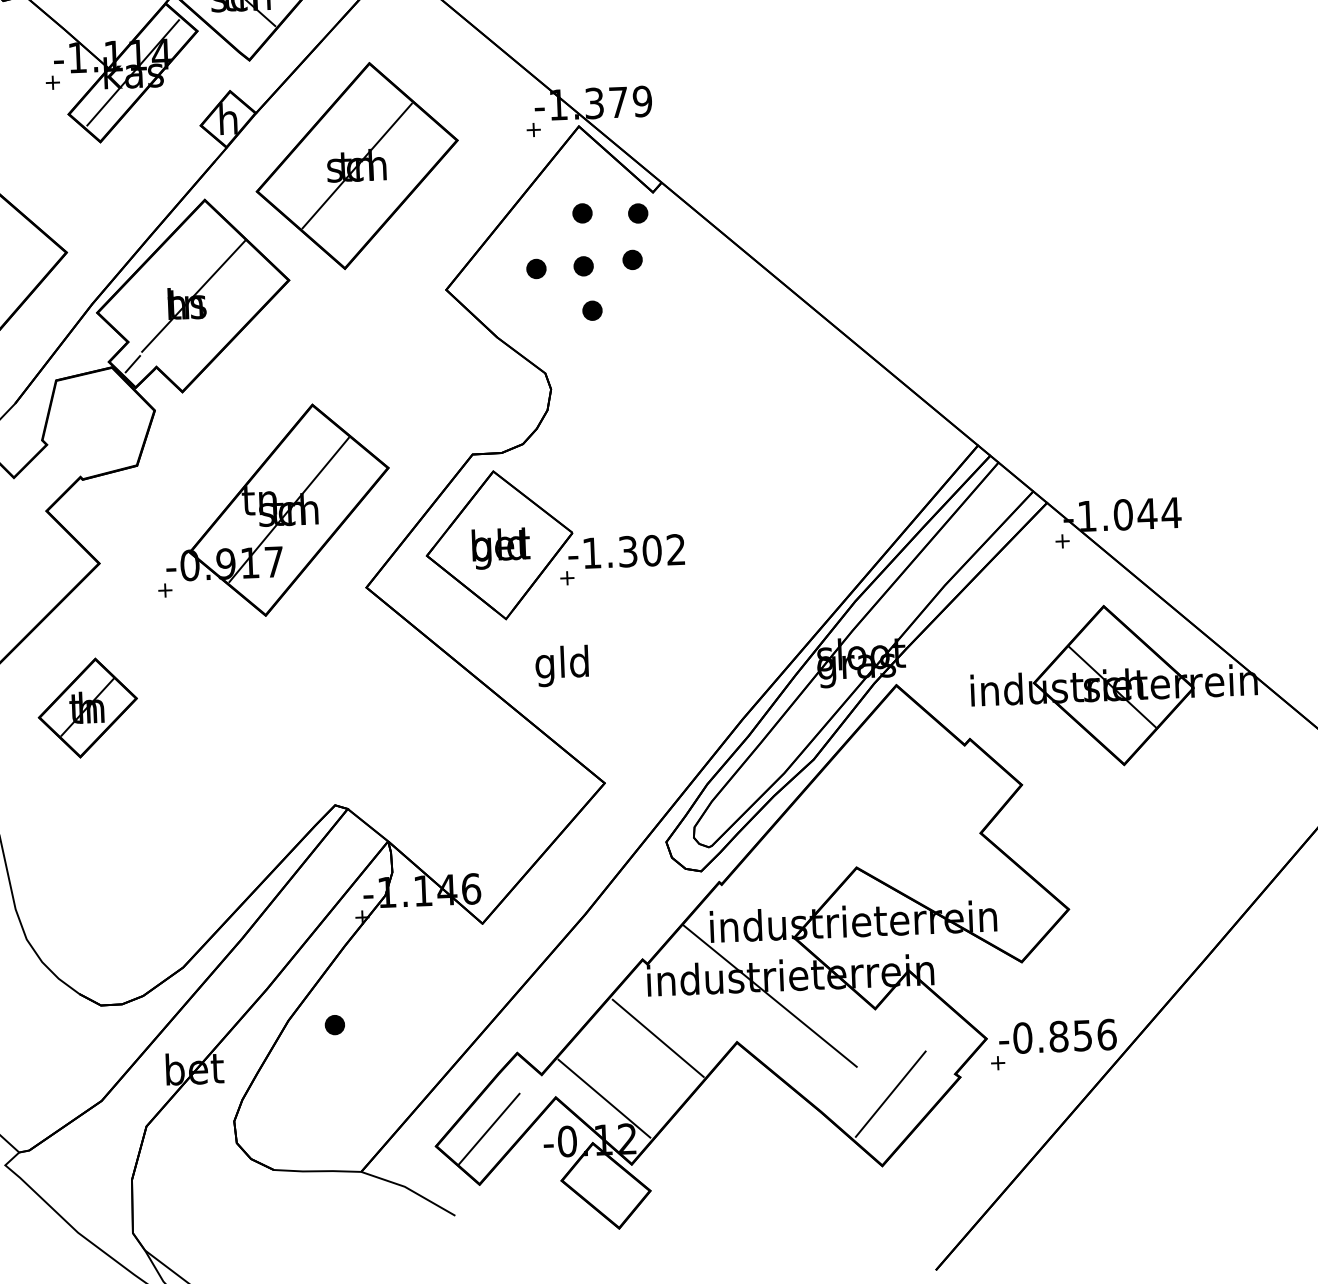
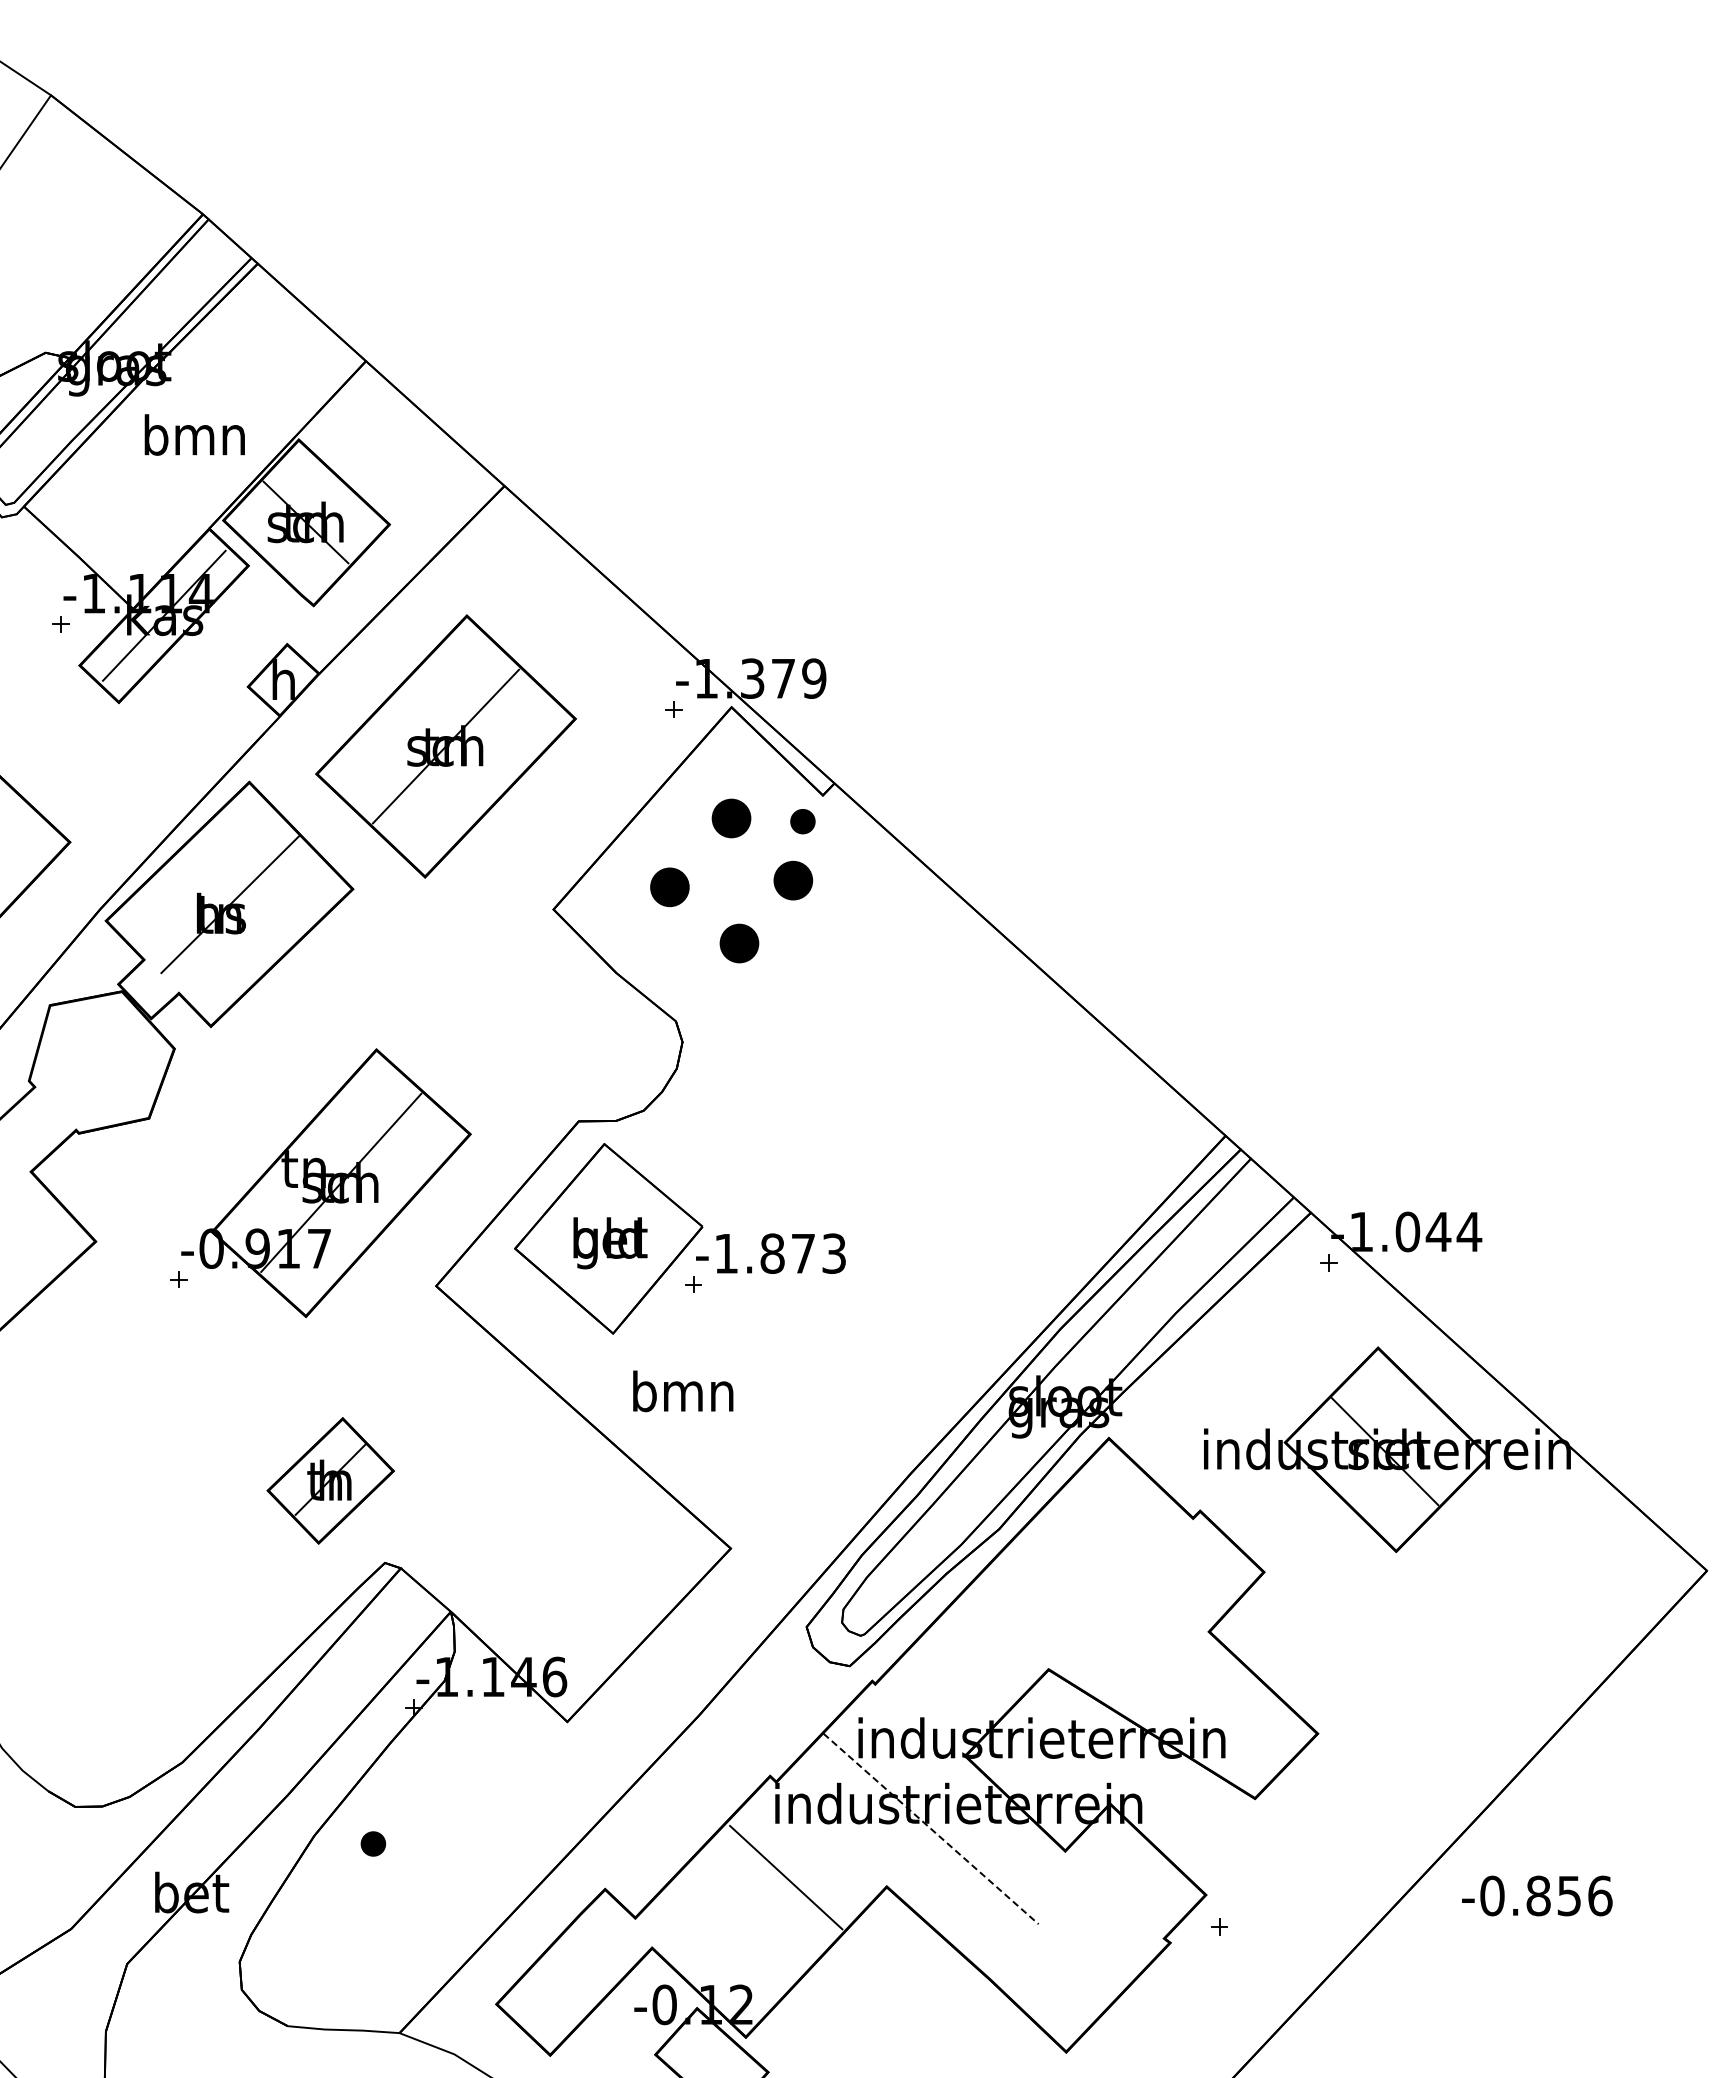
part: (582, 213) -> (731, 818), size x1.6
part: (632, 259) -> (793, 880), size x1.6
part: (583, 266) -> (730, 886), removed
part: (536, 269) -> (669, 887), size x1.6
part: (592, 310) -> (739, 943), size x1.6
line: (132, 364) -> (148, 988), removed
text: (651, 550) -> (802, 1253), -1.302 -> -1.873
text: (562, 666) -> (683, 1396), gld -> bmn
part: (87, 707) -> (330, 1480), moved
line: (770, 995) -> (931, 1828), solid -> dashed
text: (1057, 1036) -> (1537, 1895), moved
line: (890, 1093) -> (1080, 1960), removed
line: (603, 1098) -> (713, 1951), removed
line: (488, 1129) -> (564, 1985), removed

